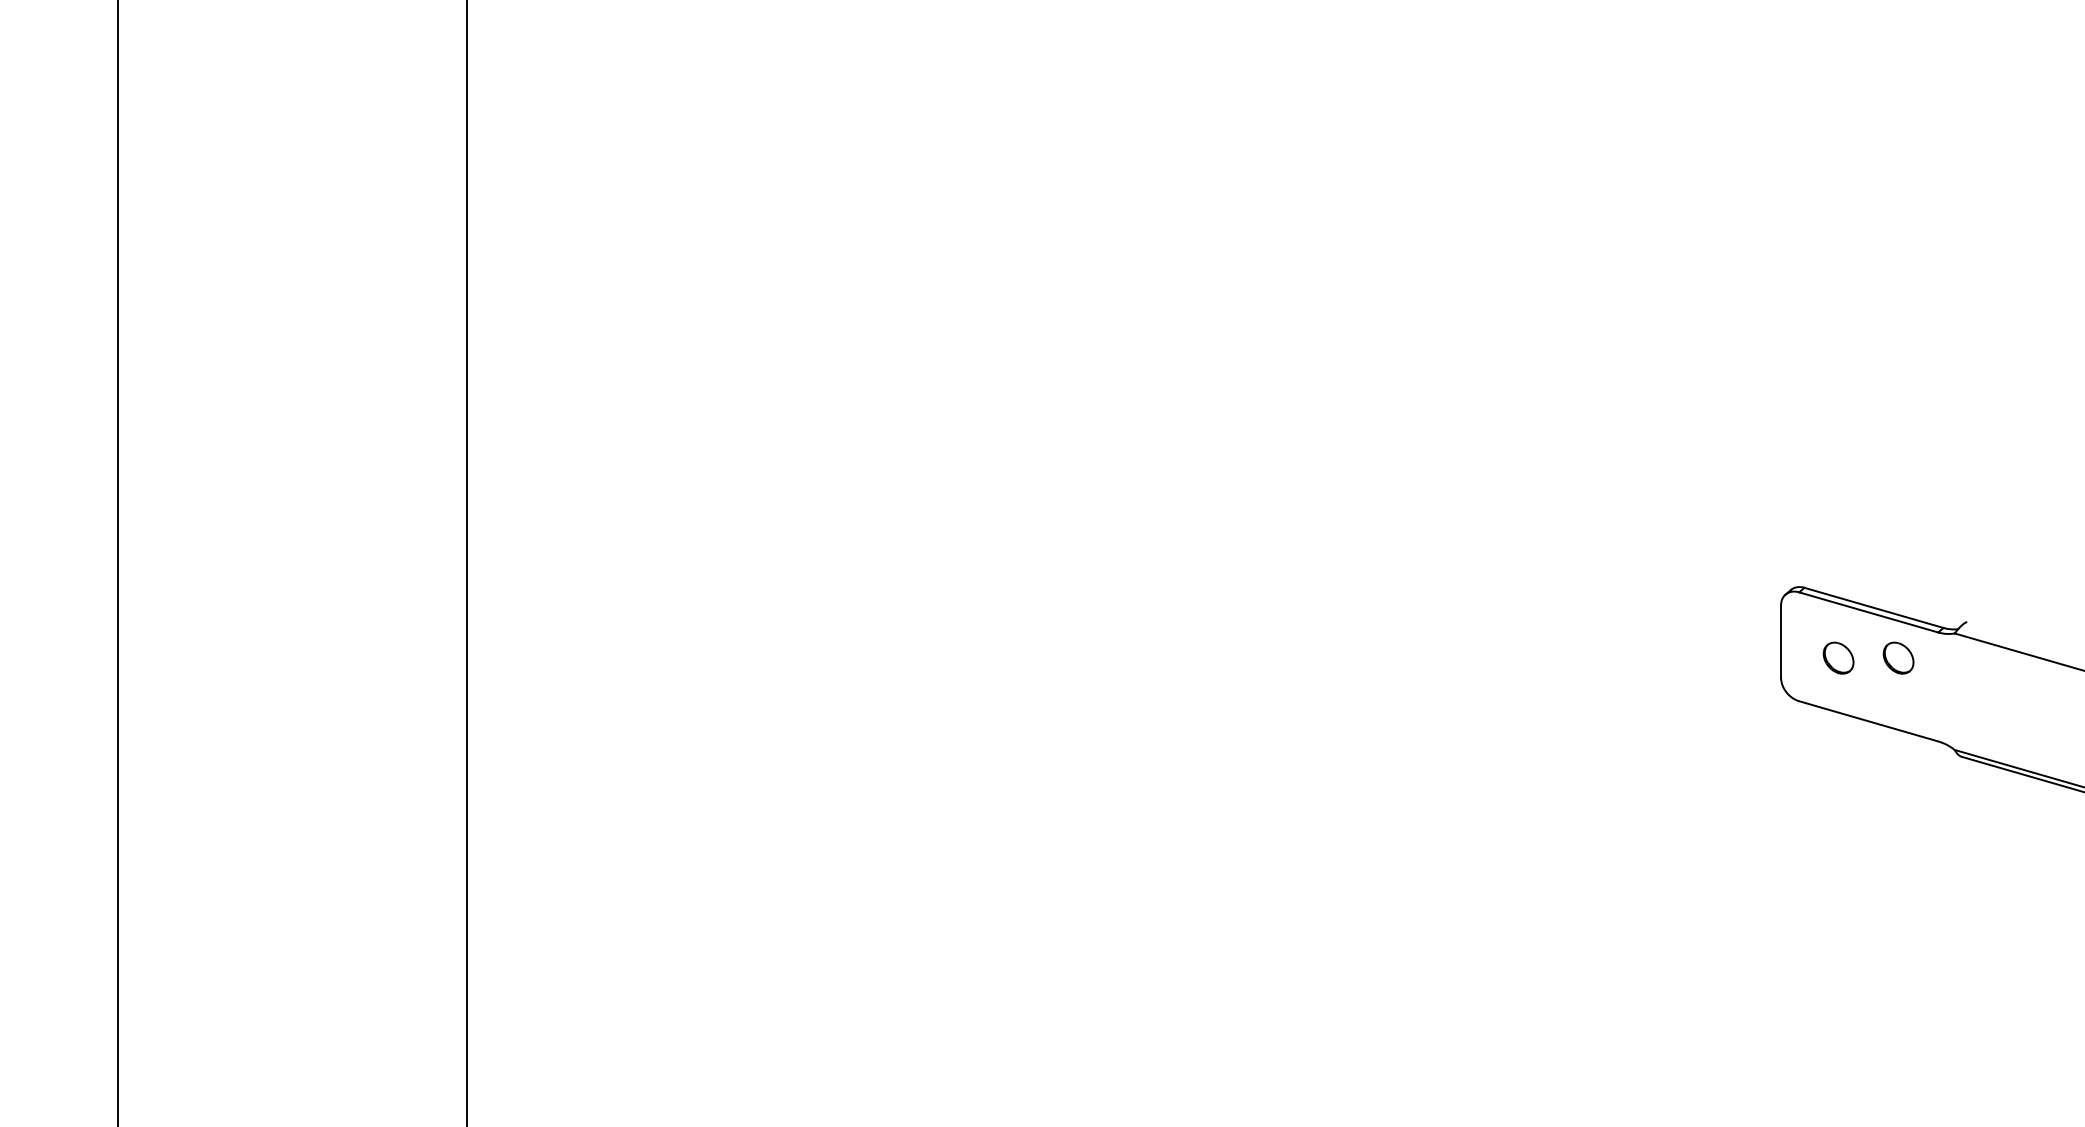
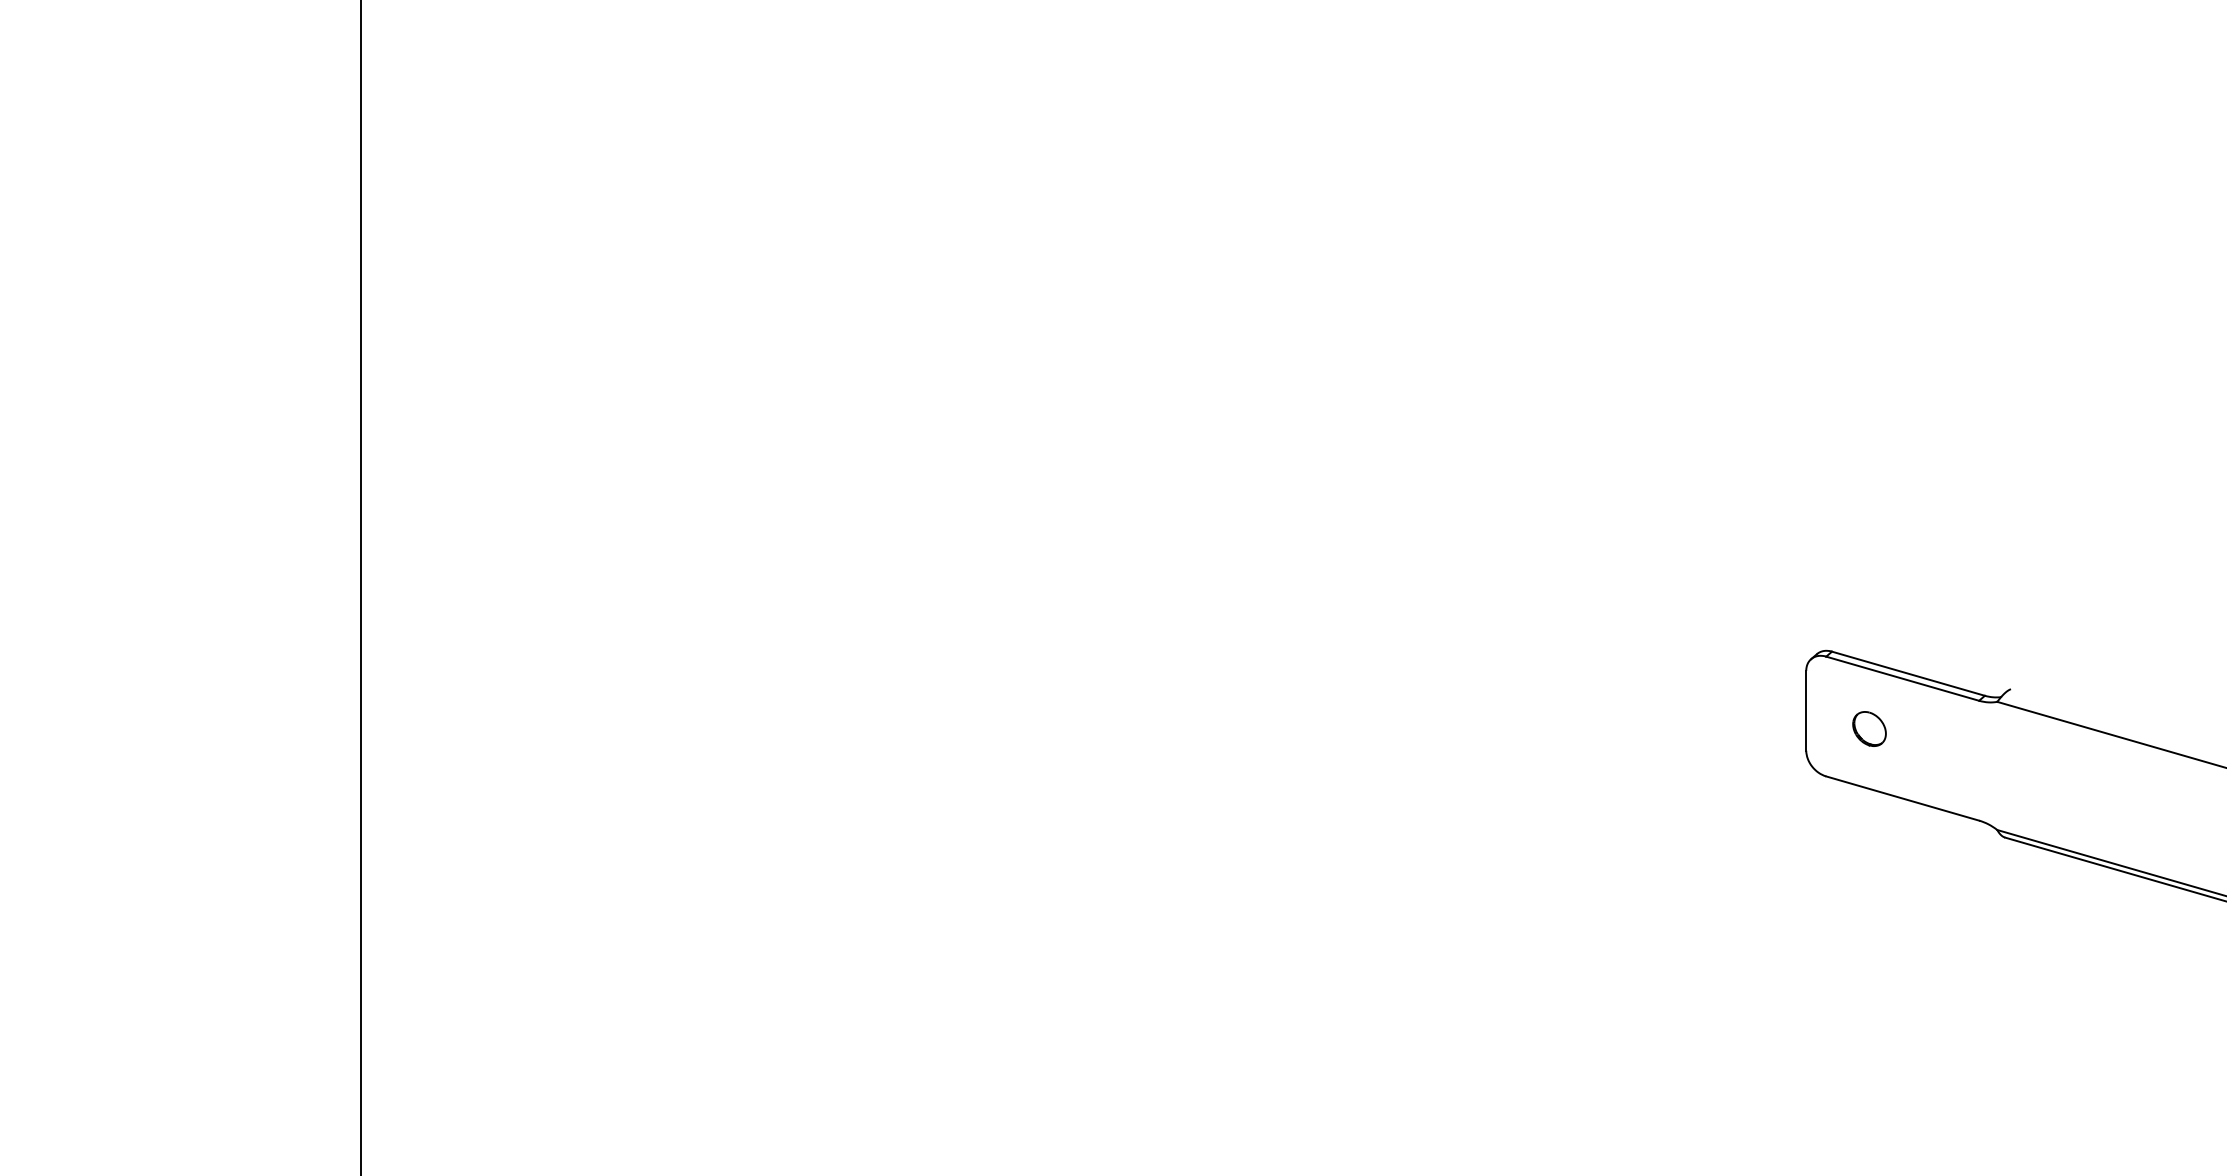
part: (1898, 657) -> (1935, 728), removed

